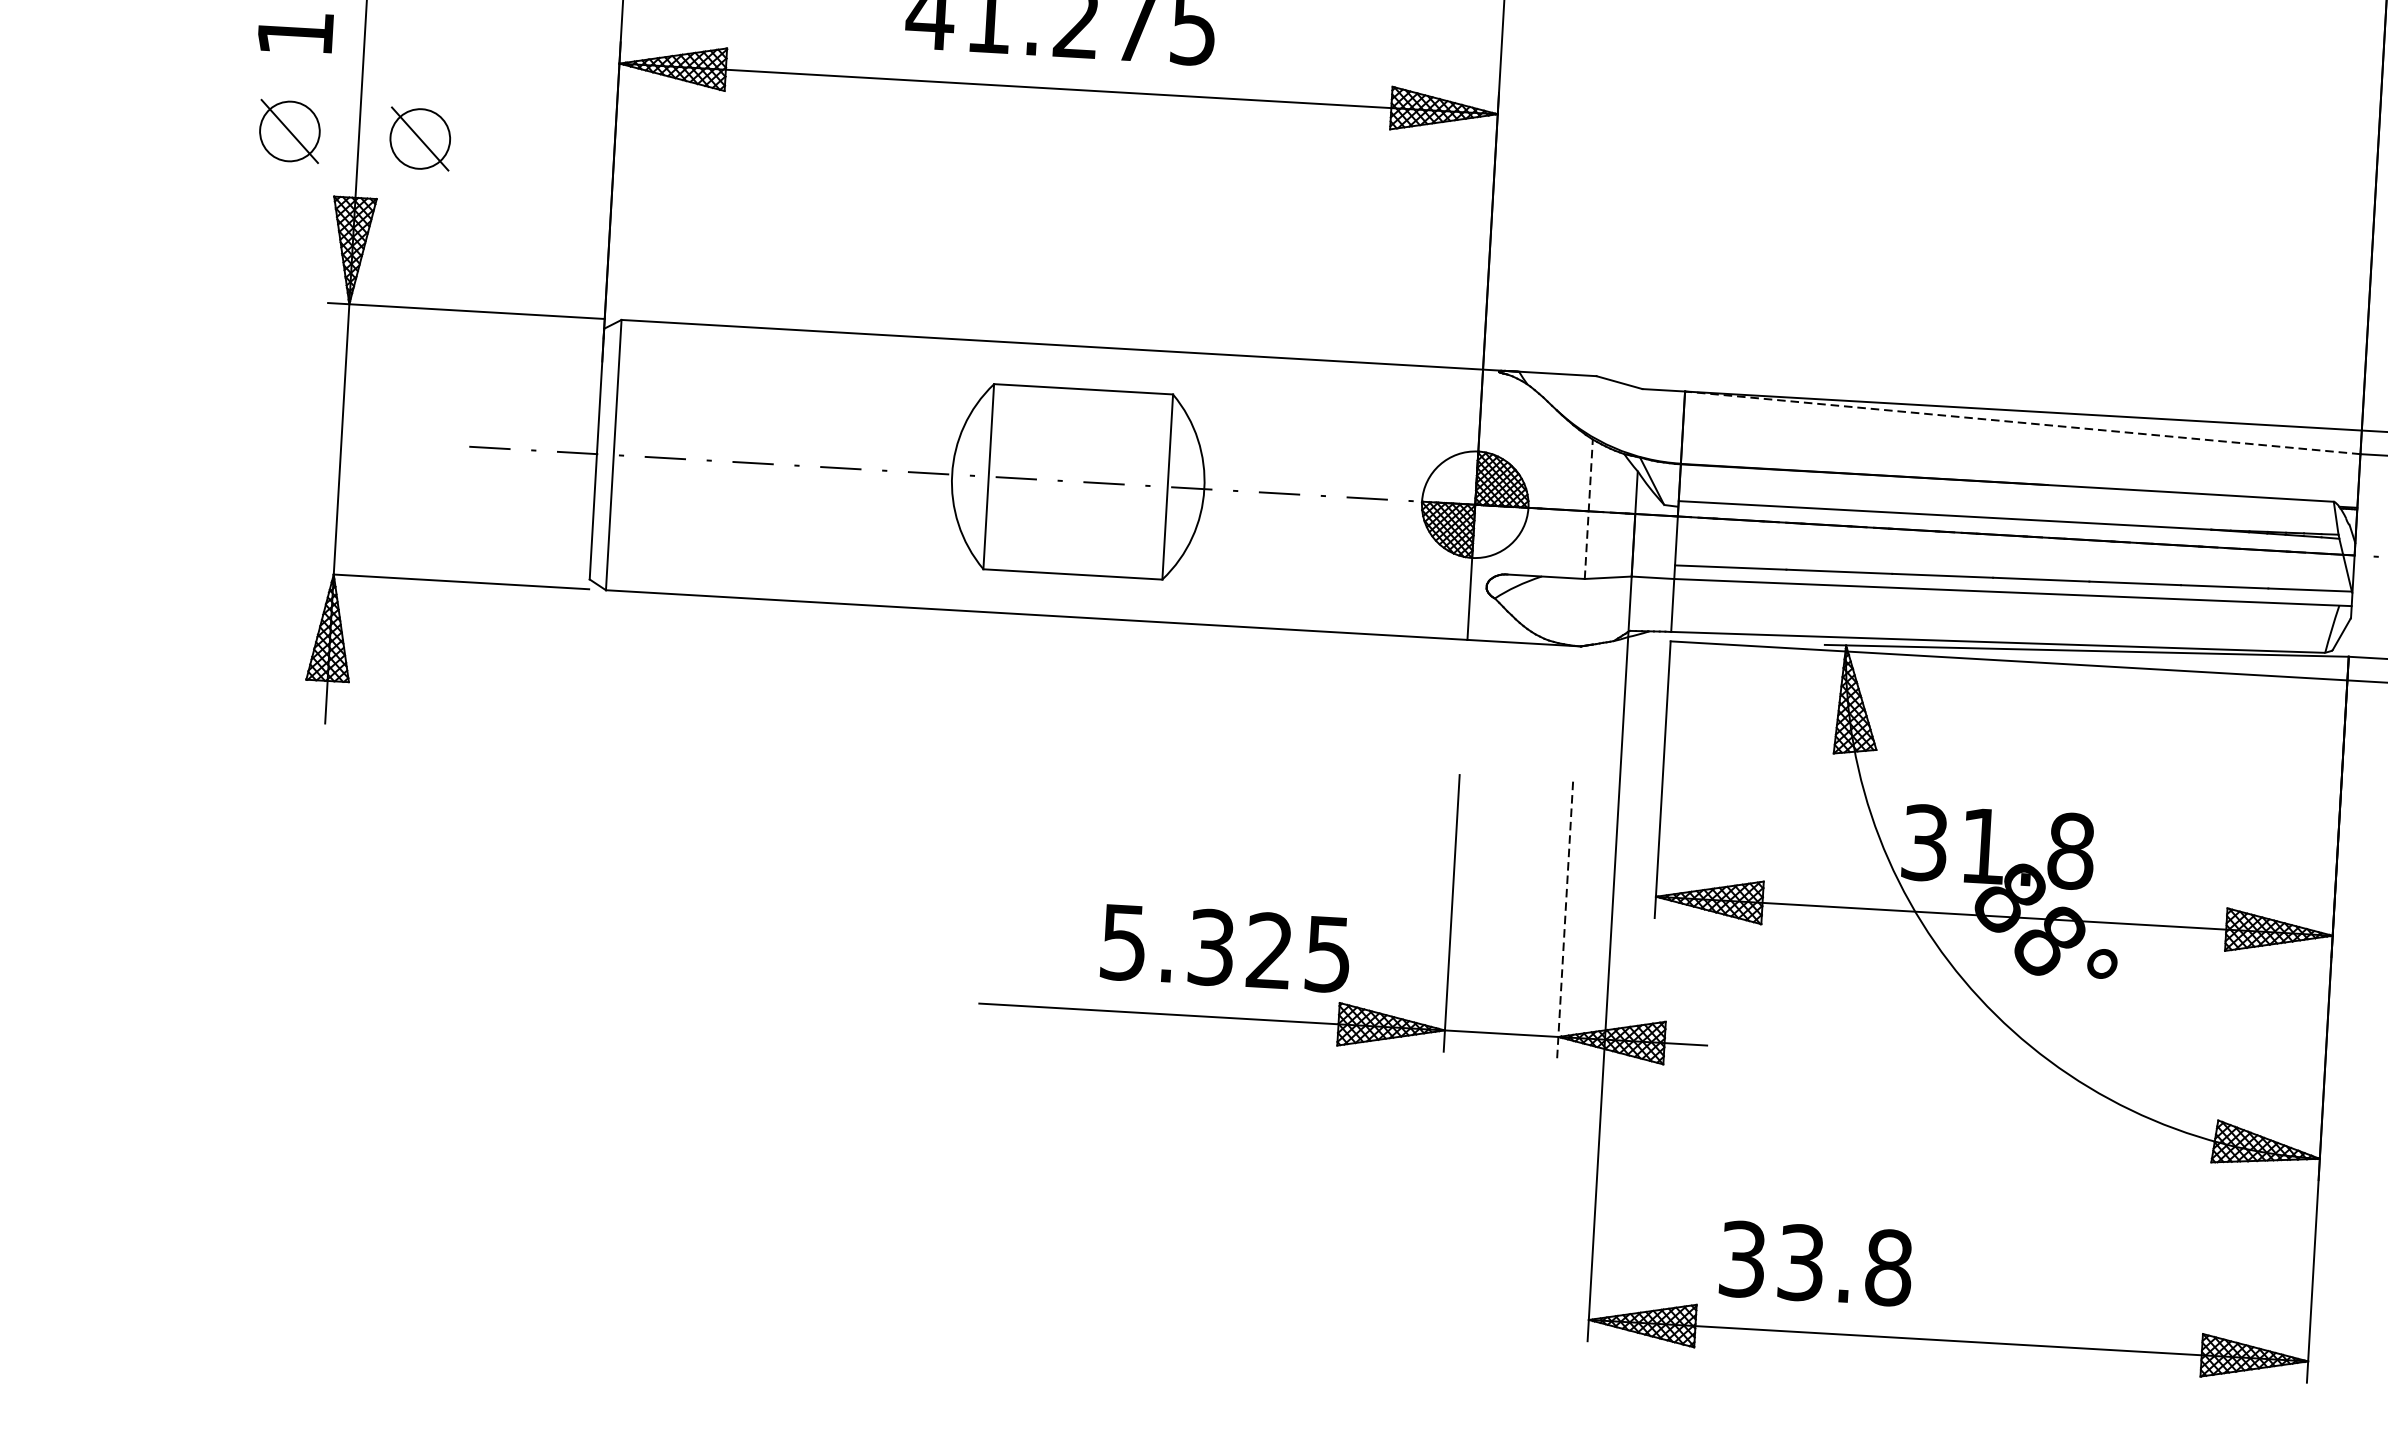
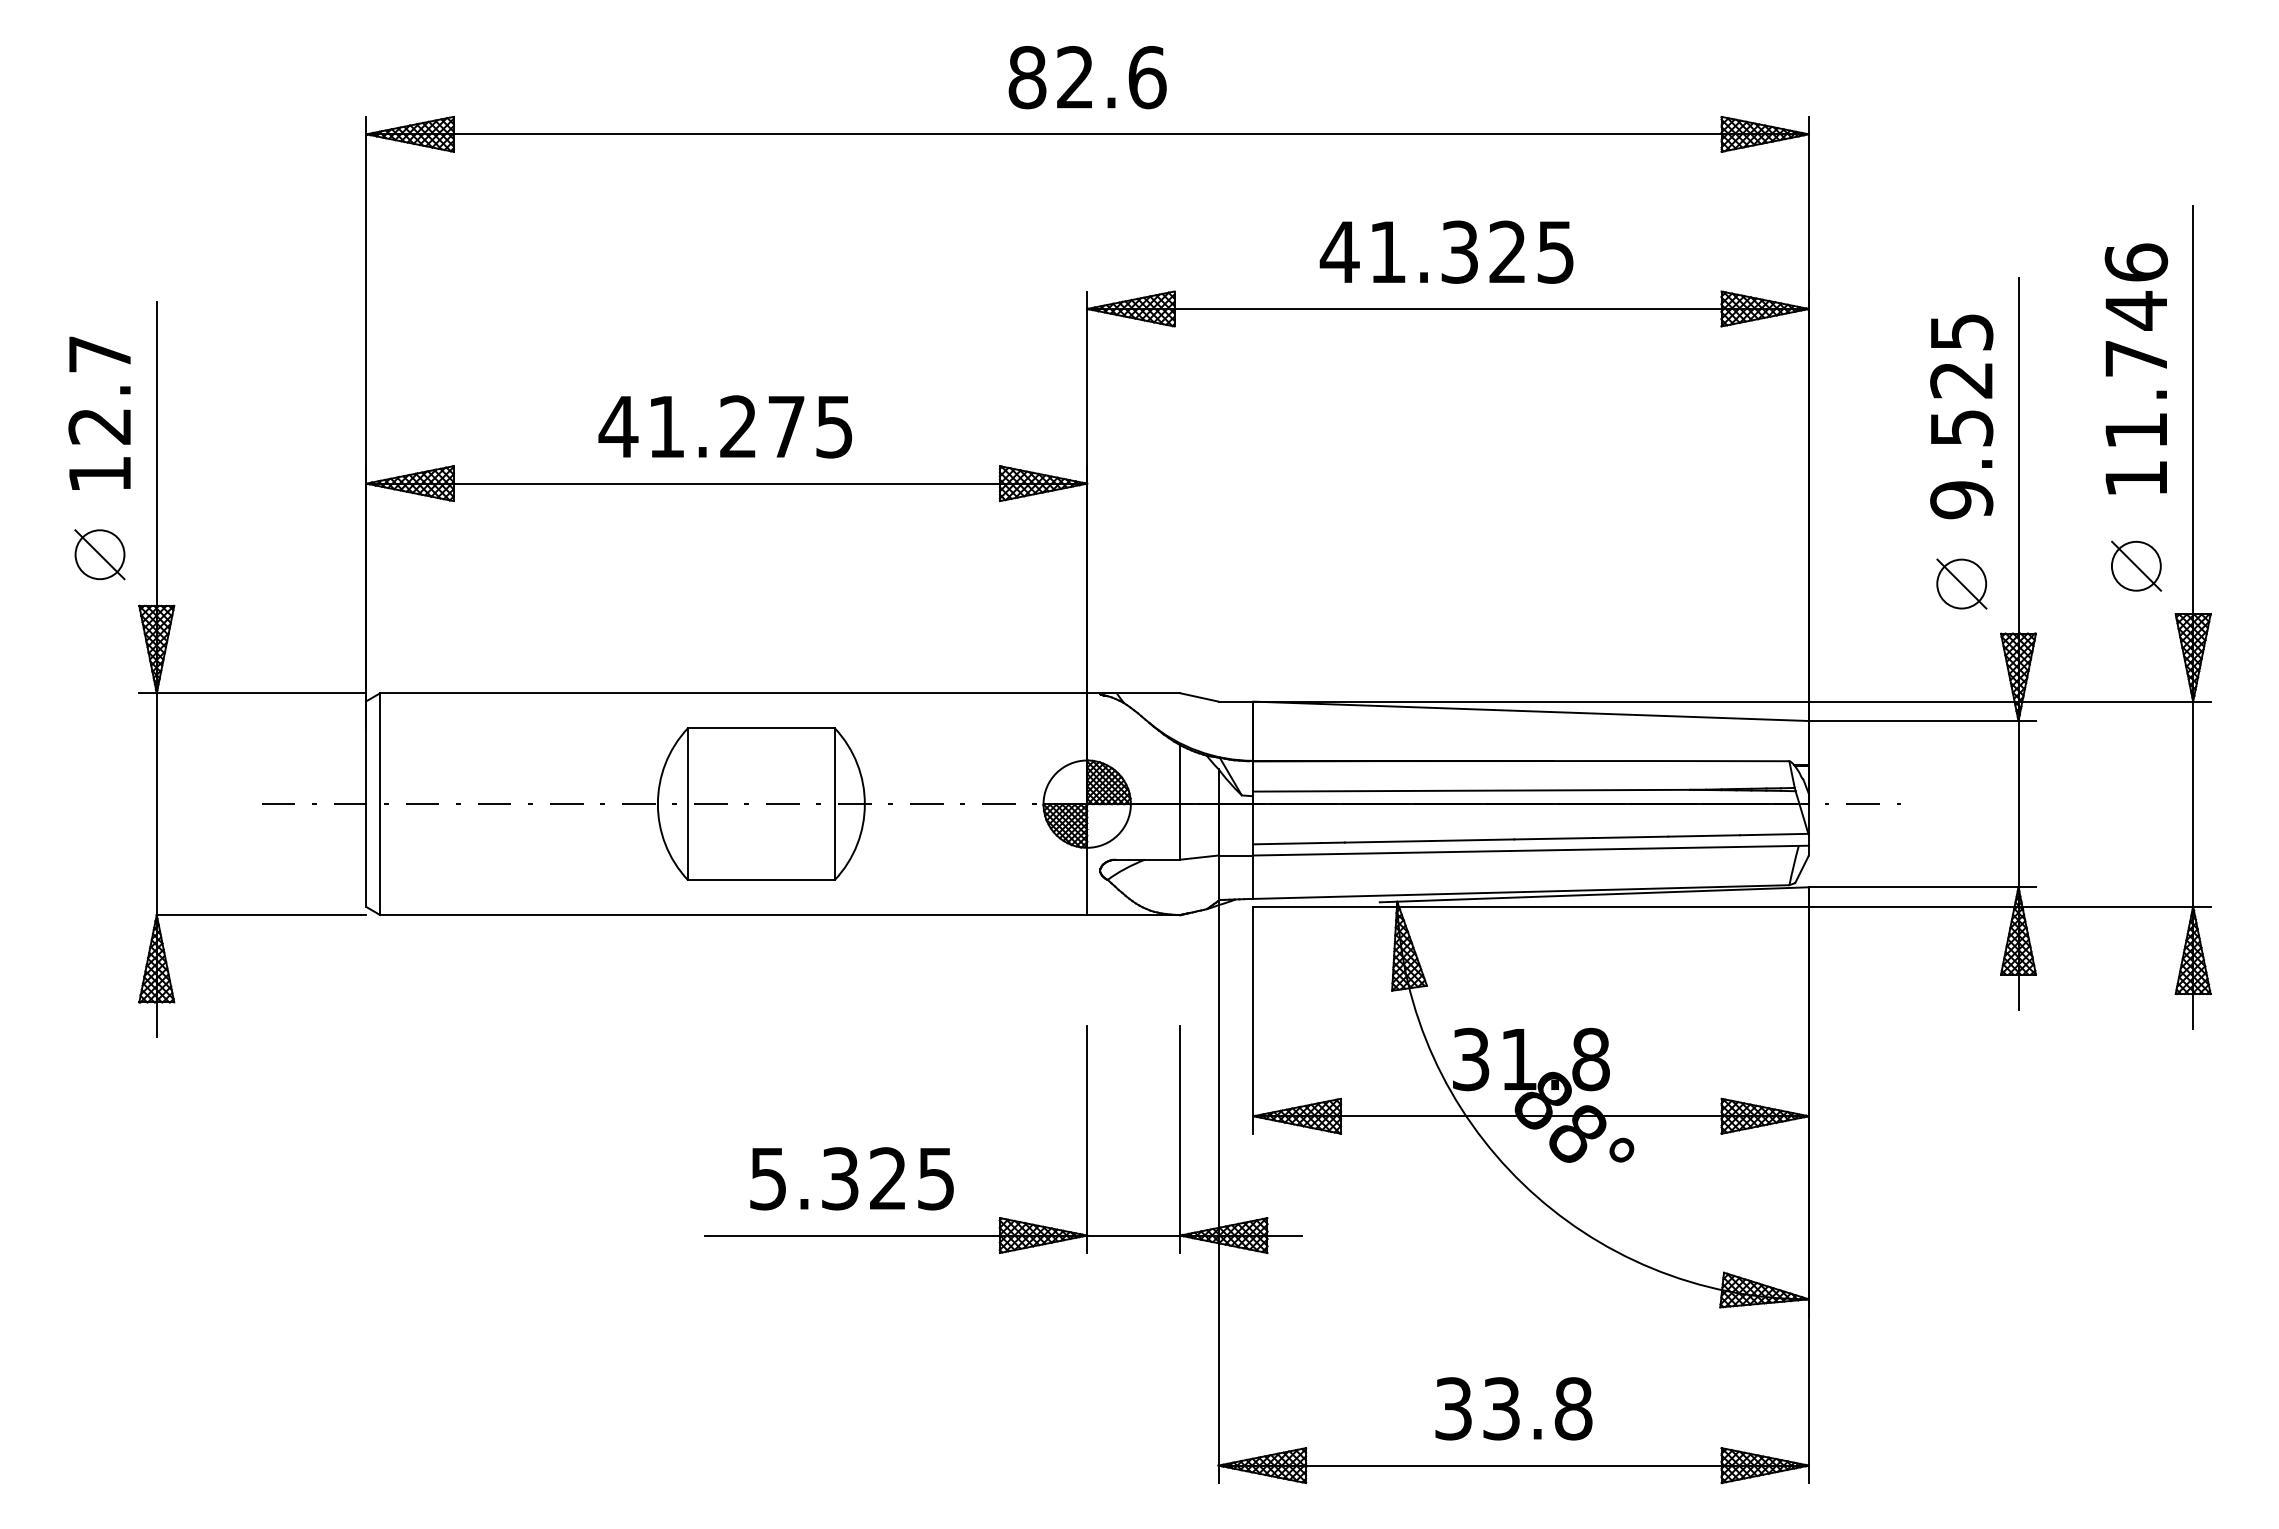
part: (419, 138) -> (206, 554), removed
line: (2023, 423) -> (1531, 711), dashed -> solid
line: (1589, 509) -> (1180, 802), dashed -> solid
line: (1565, 919) -> (1180, 1139), dashed -> solid
text: (1225, 947) -> (851, 1178), moved
text: (1815, 1263) -> (1513, 1408), moved

